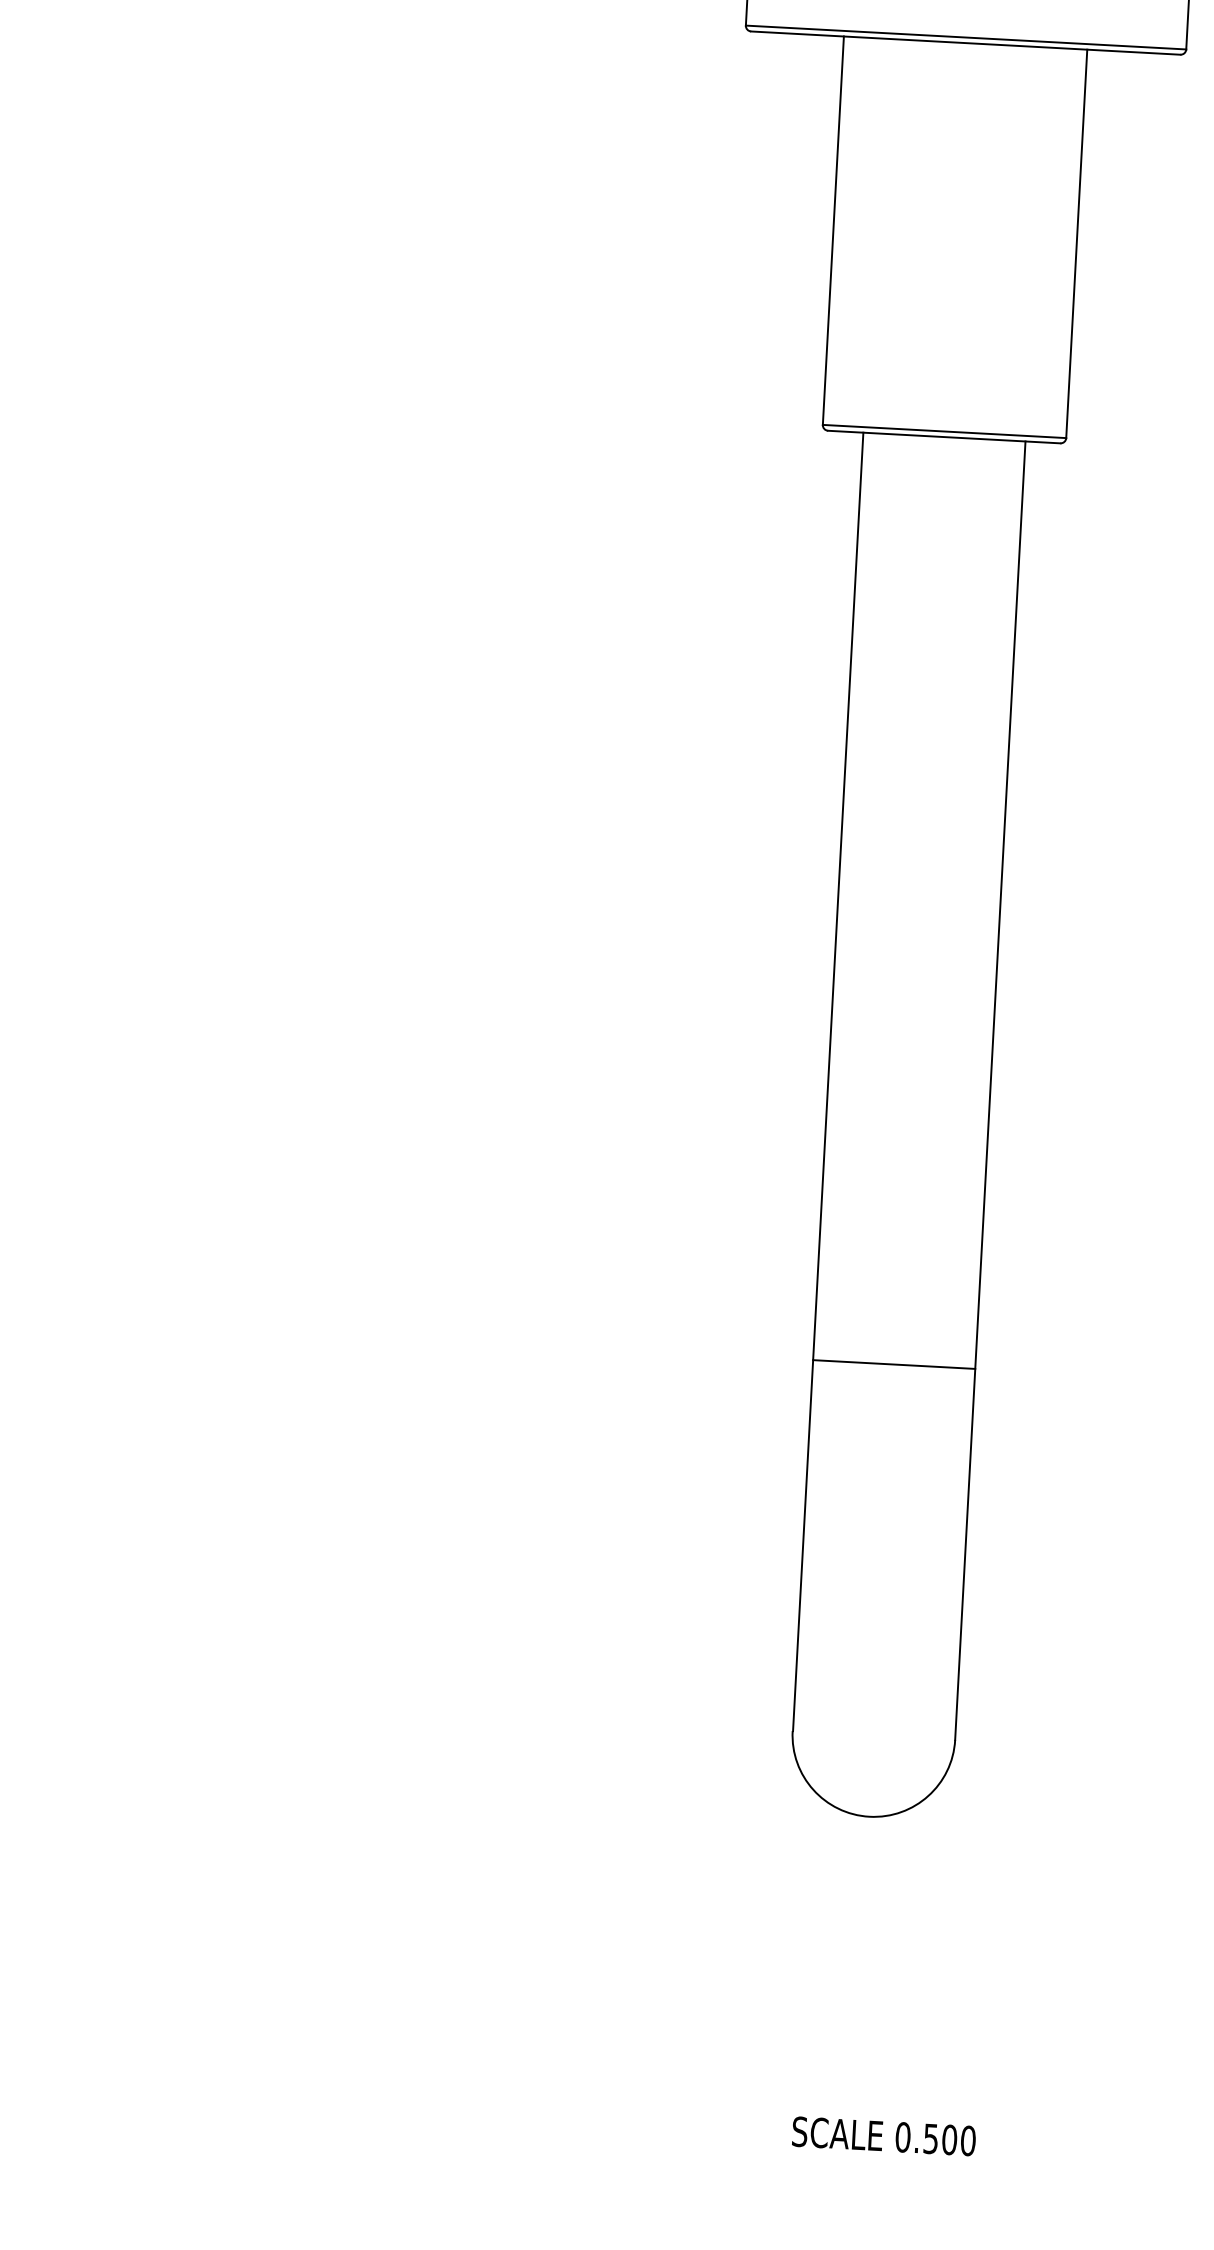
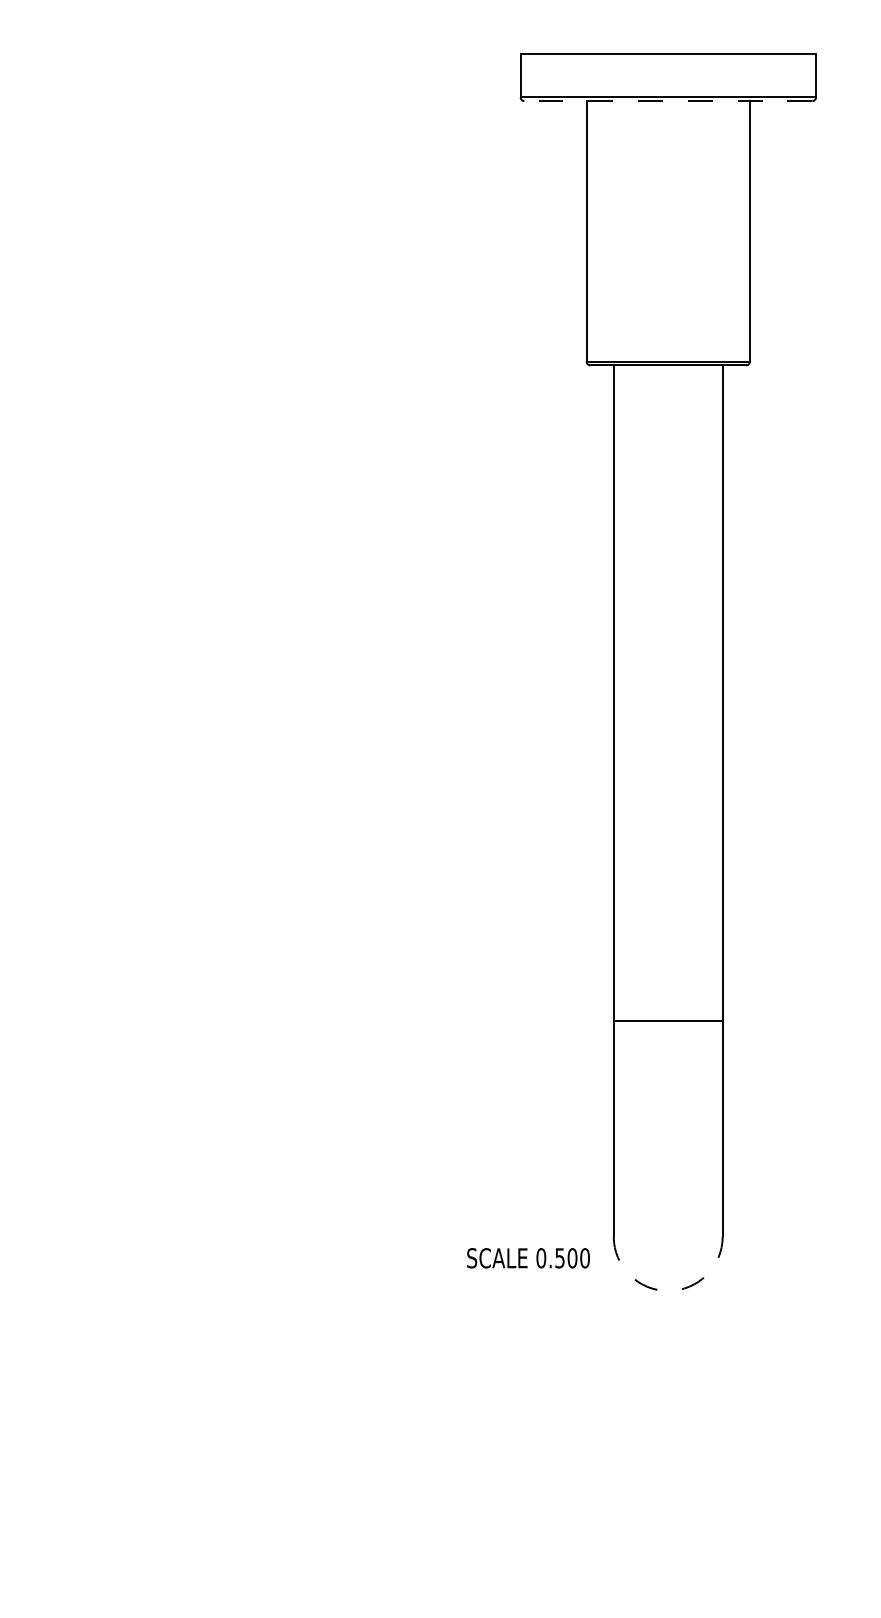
line: (965, 43) -> (668, 101), solid -> dashed
line: (892, 1364) -> (667, 1020), moved
arc: (869, 1816) -> (668, 1290), solid -> dashed
text: (883, 2136) -> (528, 1258), moved

